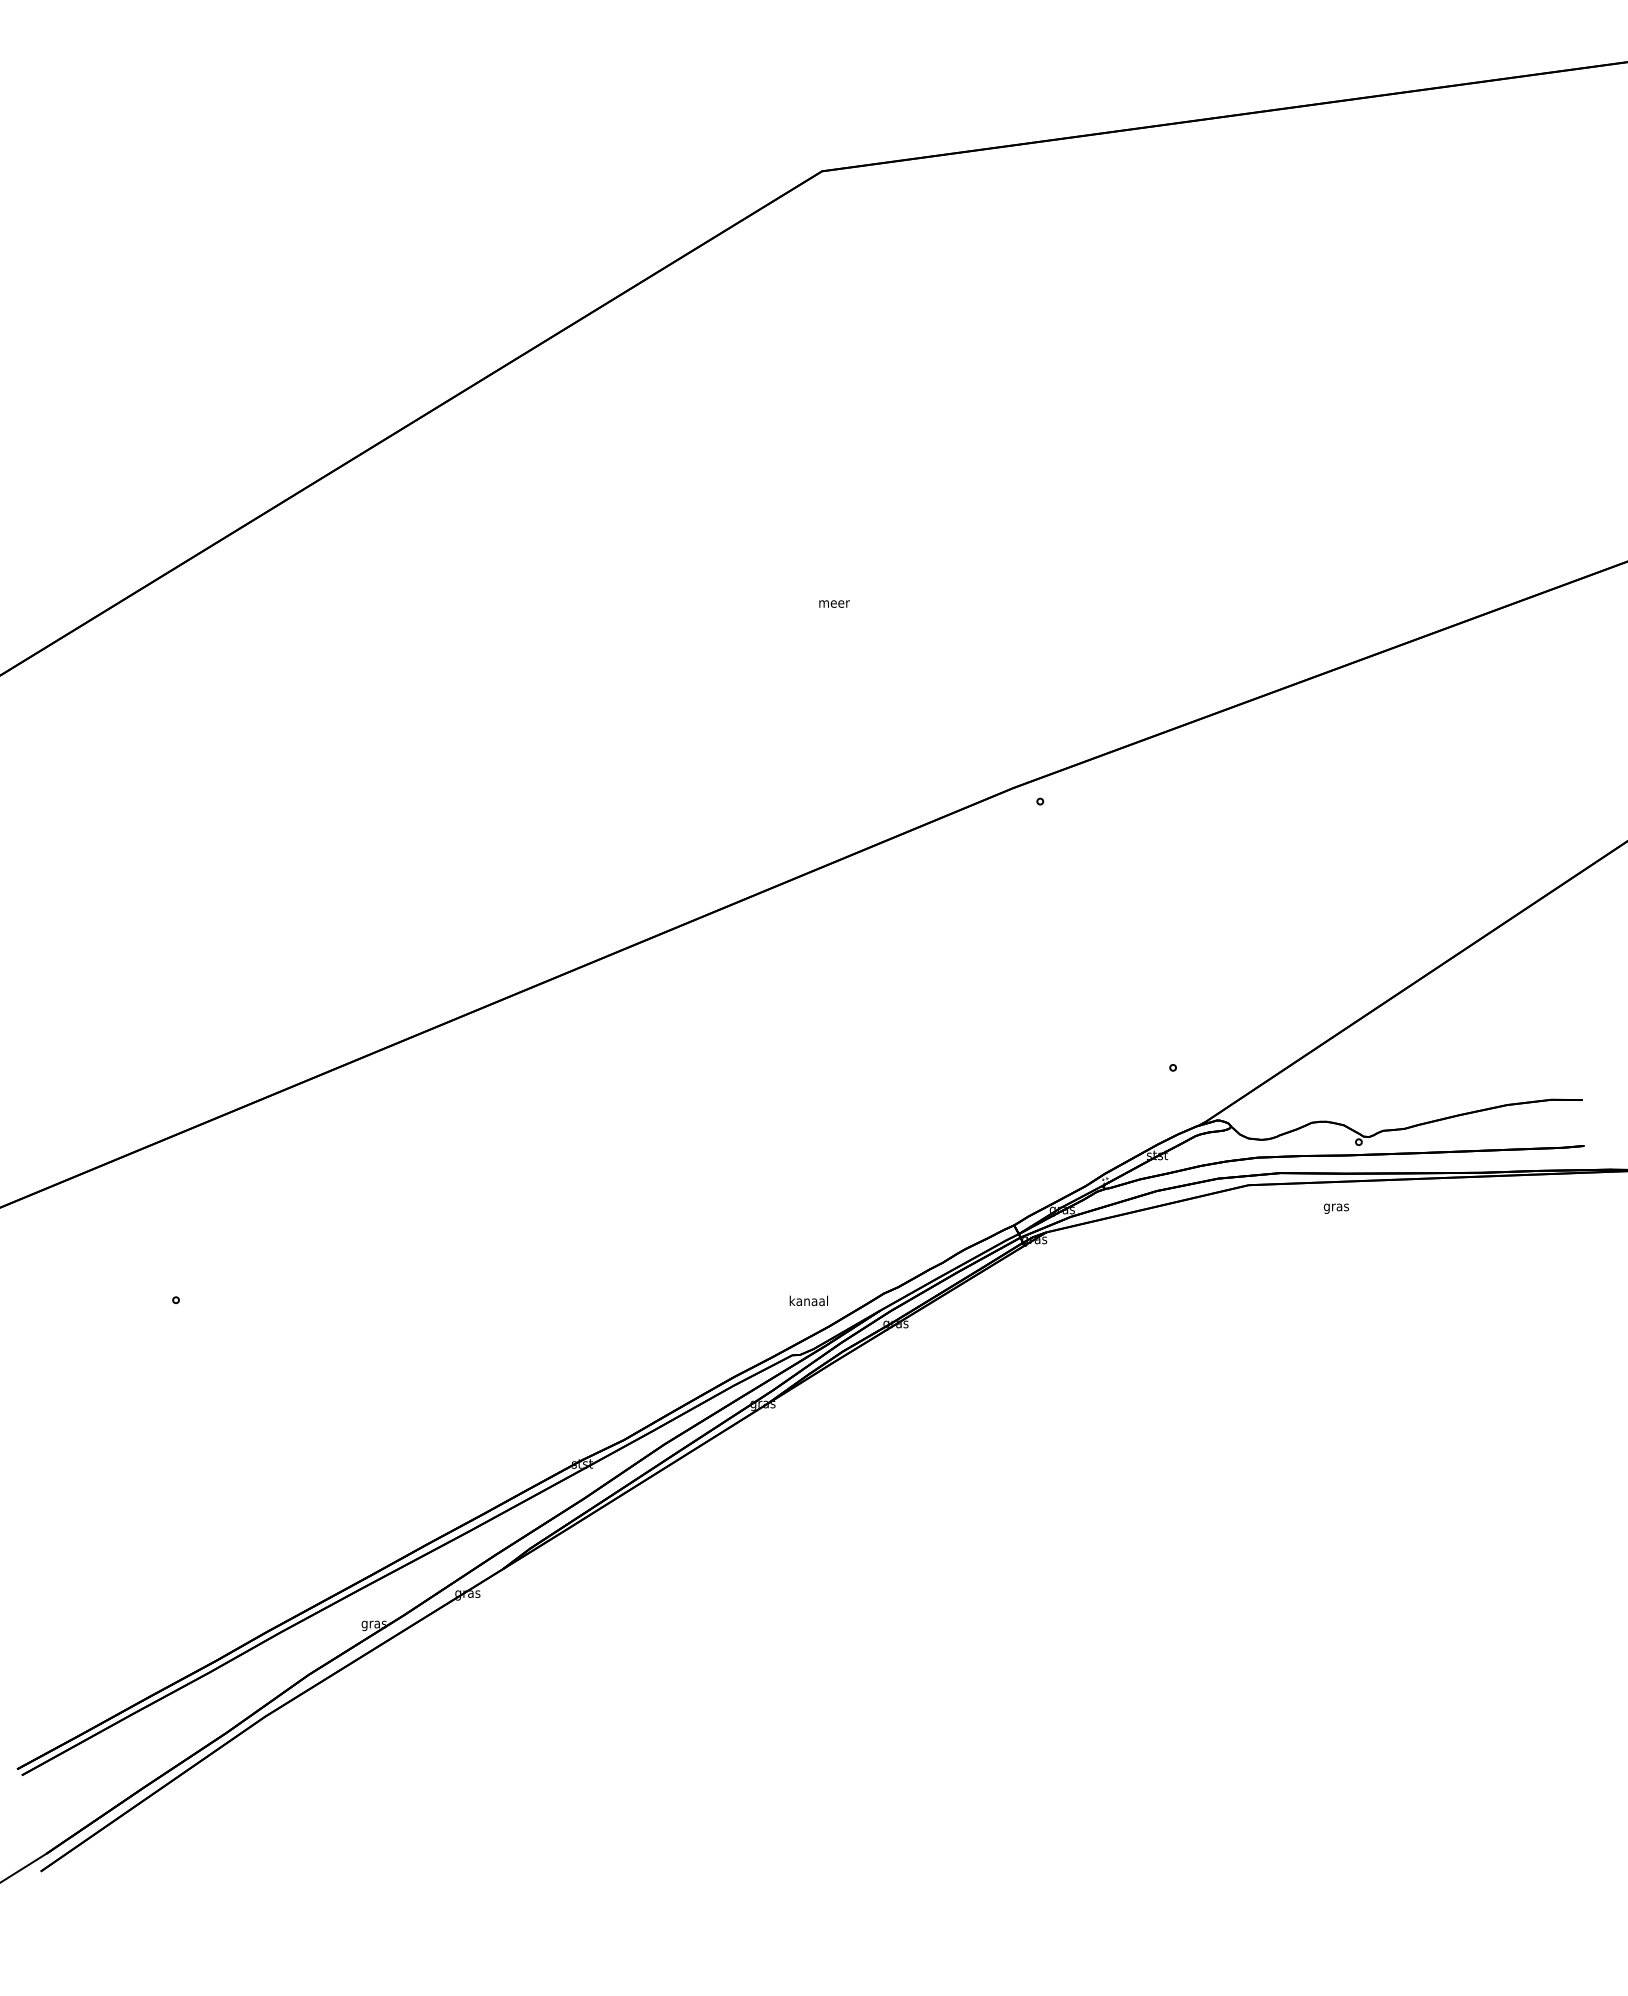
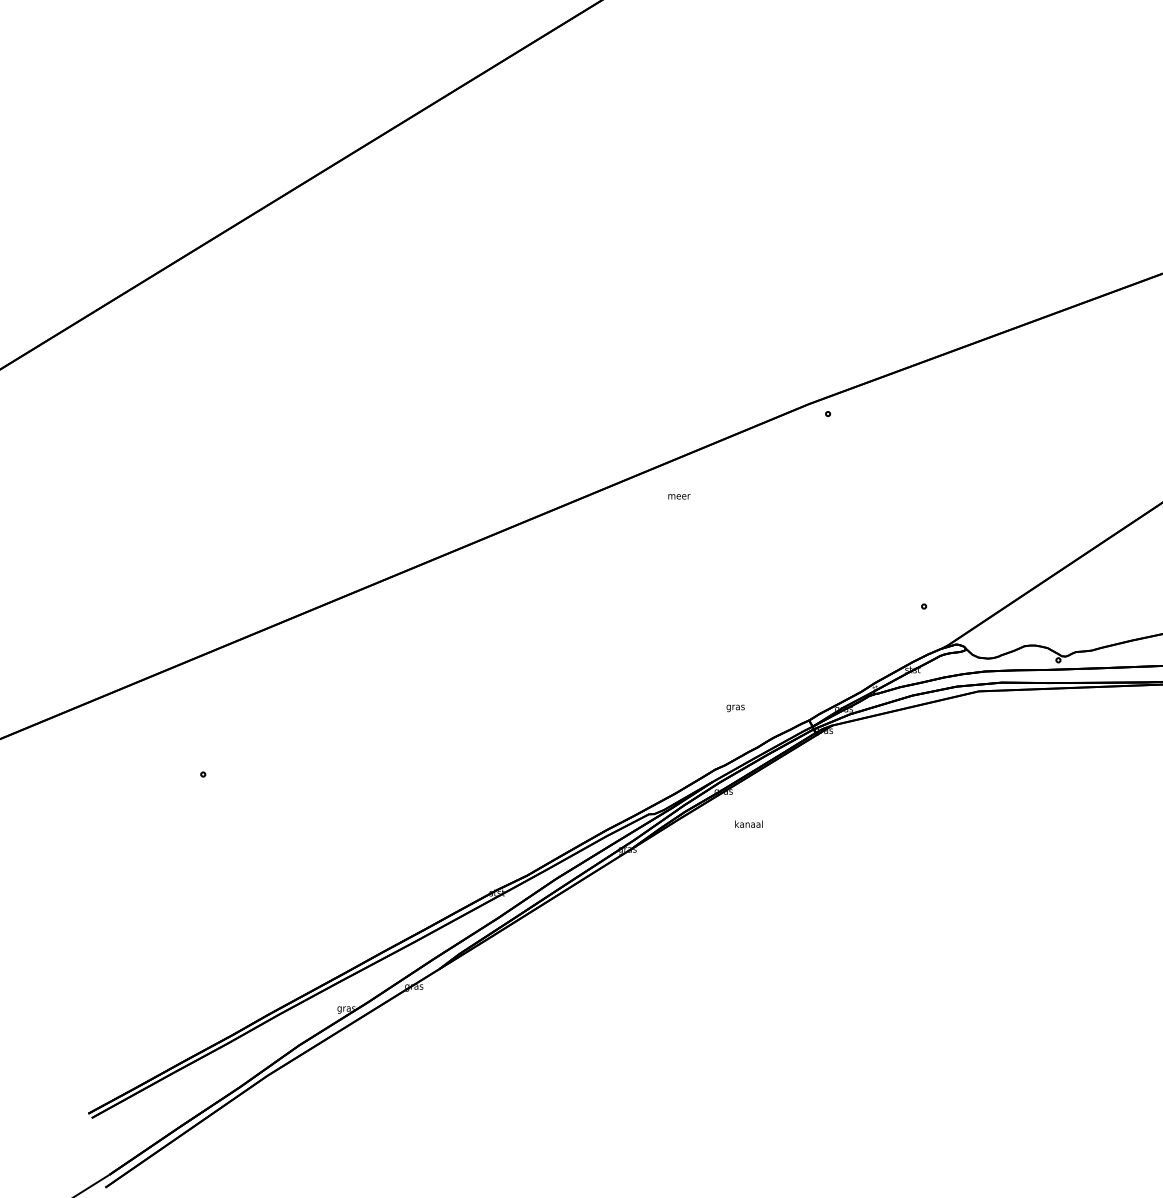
text: (834, 603) -> (679, 496), moved
text: (1335, 1208) -> (734, 708), moved
text: (808, 1300) -> (748, 823), moved

